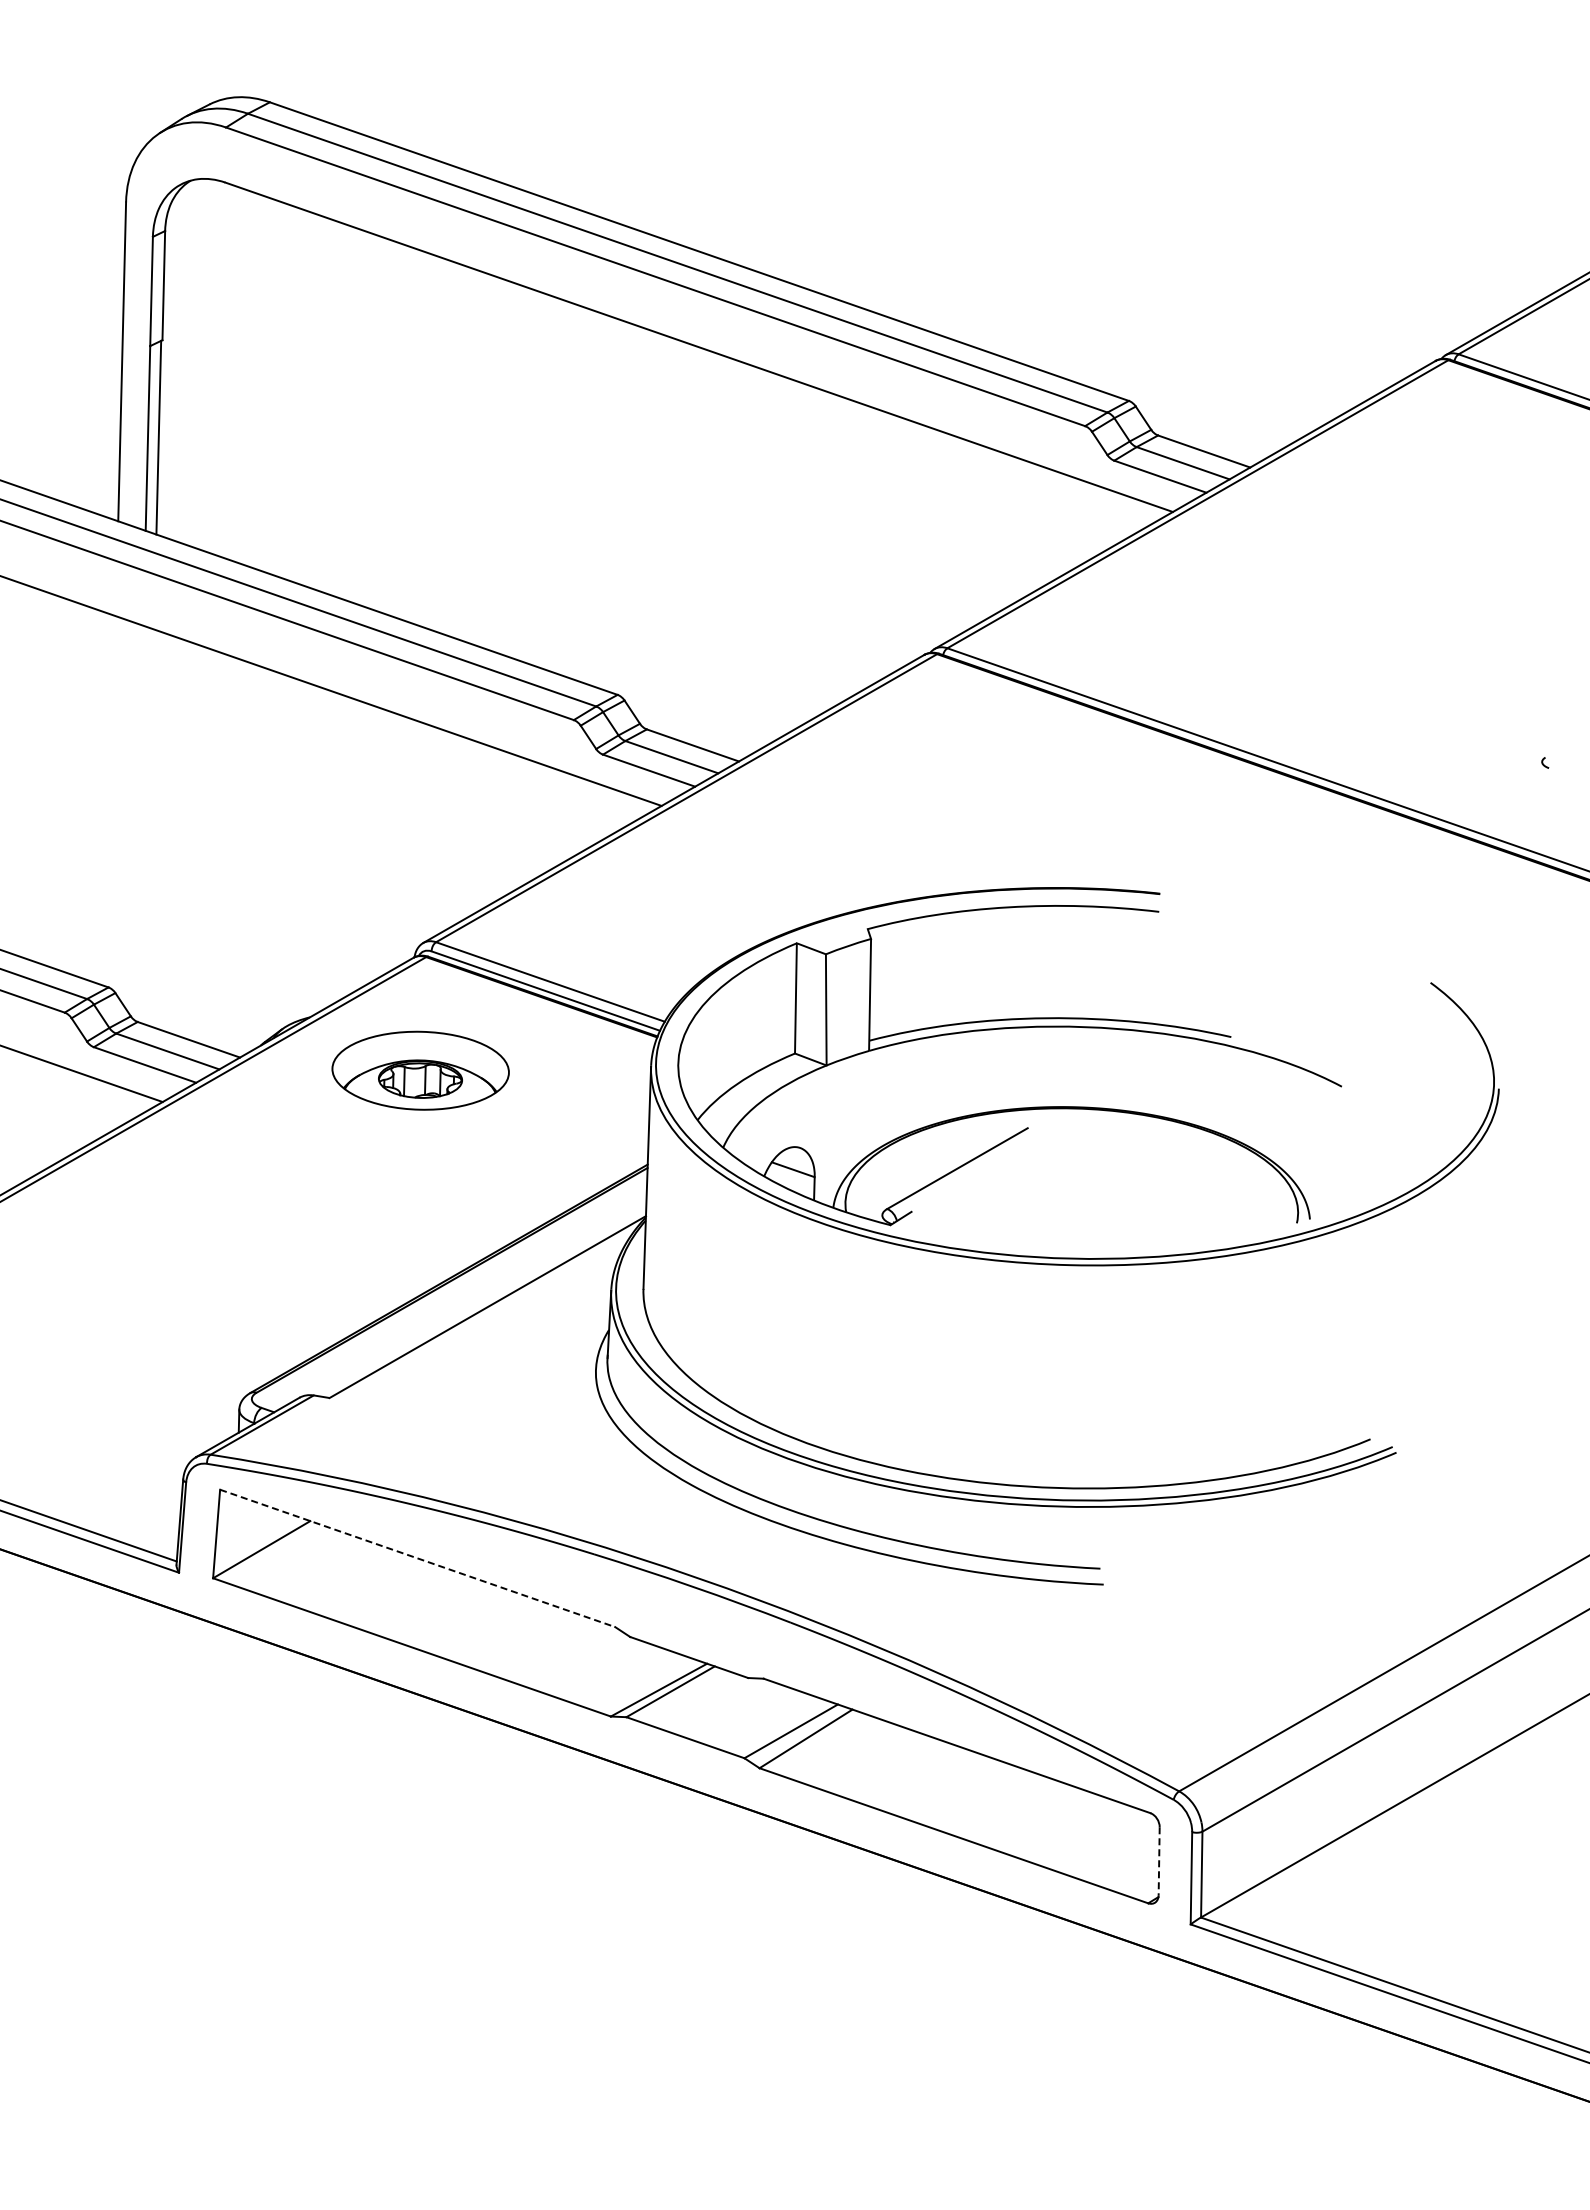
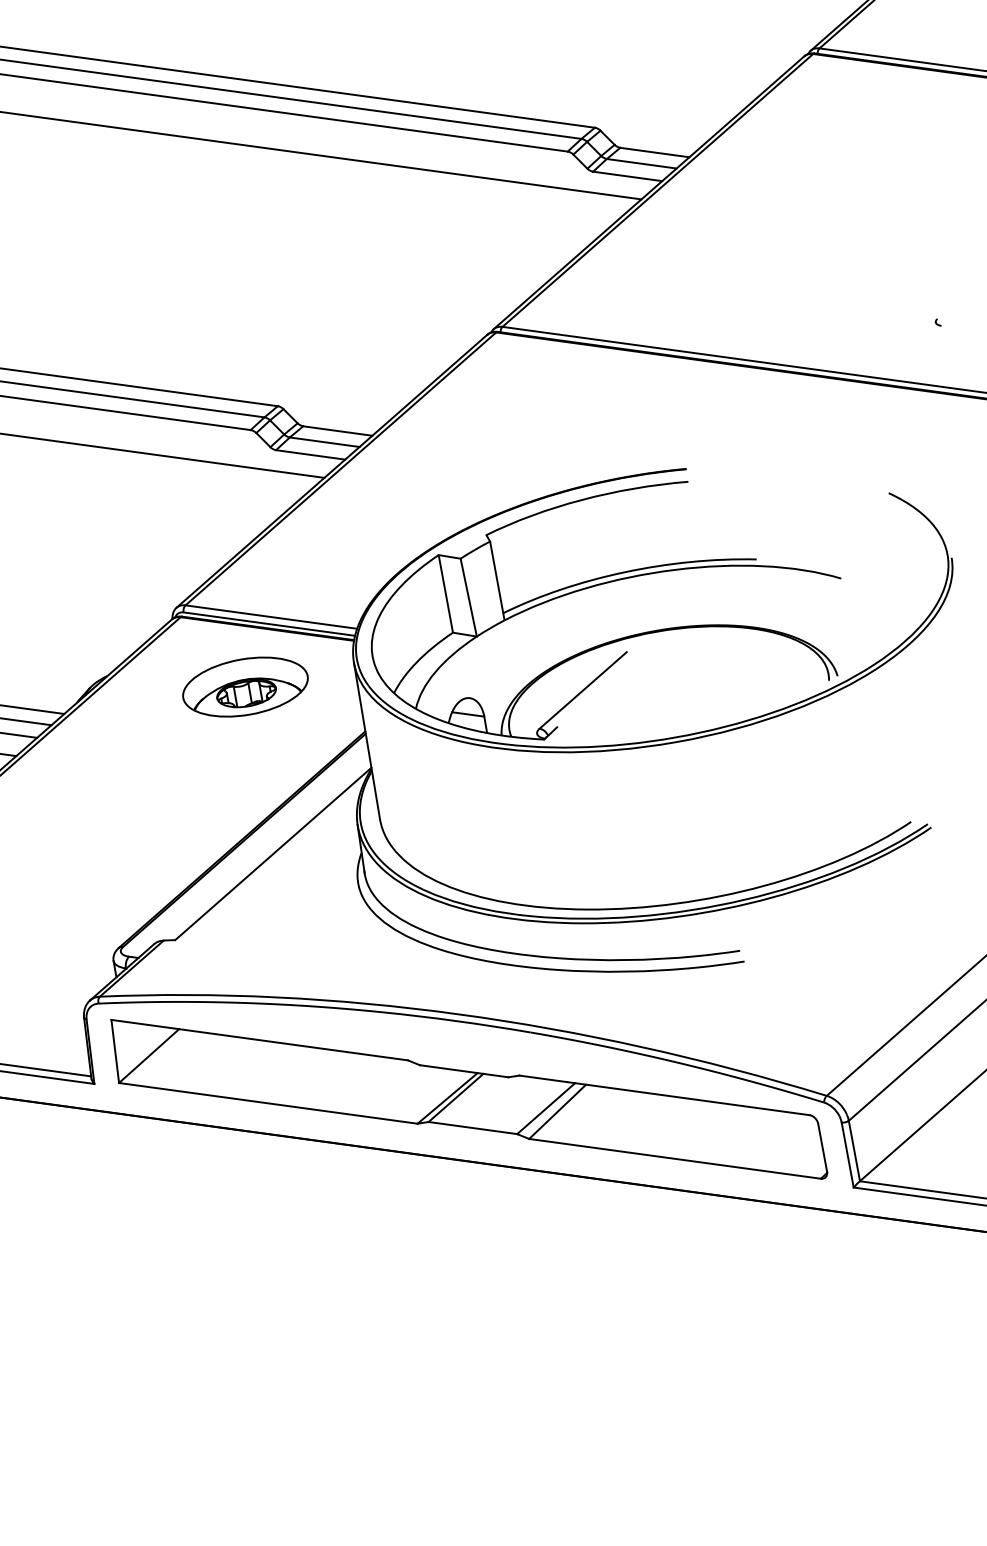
part: (420, 1070) -> (245, 686), moved
line: (418, 1558) -> (260, 1040), dashed -> solid
line: (1159, 1861) -> (822, 1147), dashed -> solid

